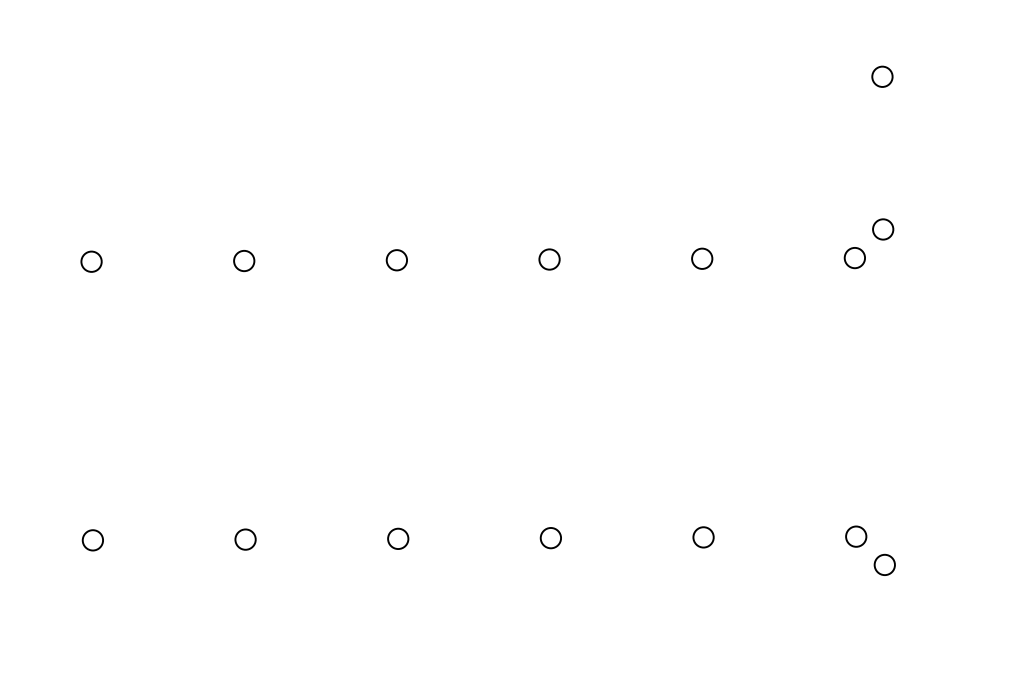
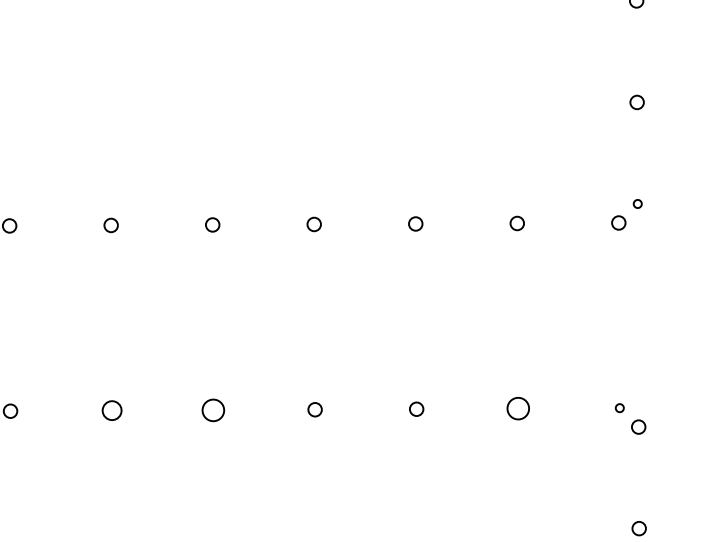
circle: (882, 228) -> (637, 203), size x0.6
circle: (855, 535) -> (619, 407), size x0.6
circle: (702, 536) -> (517, 408), size x1.6
circle: (245, 538) -> (213, 409), size x1.6
circle: (92, 539) -> (111, 410), size x1.4

